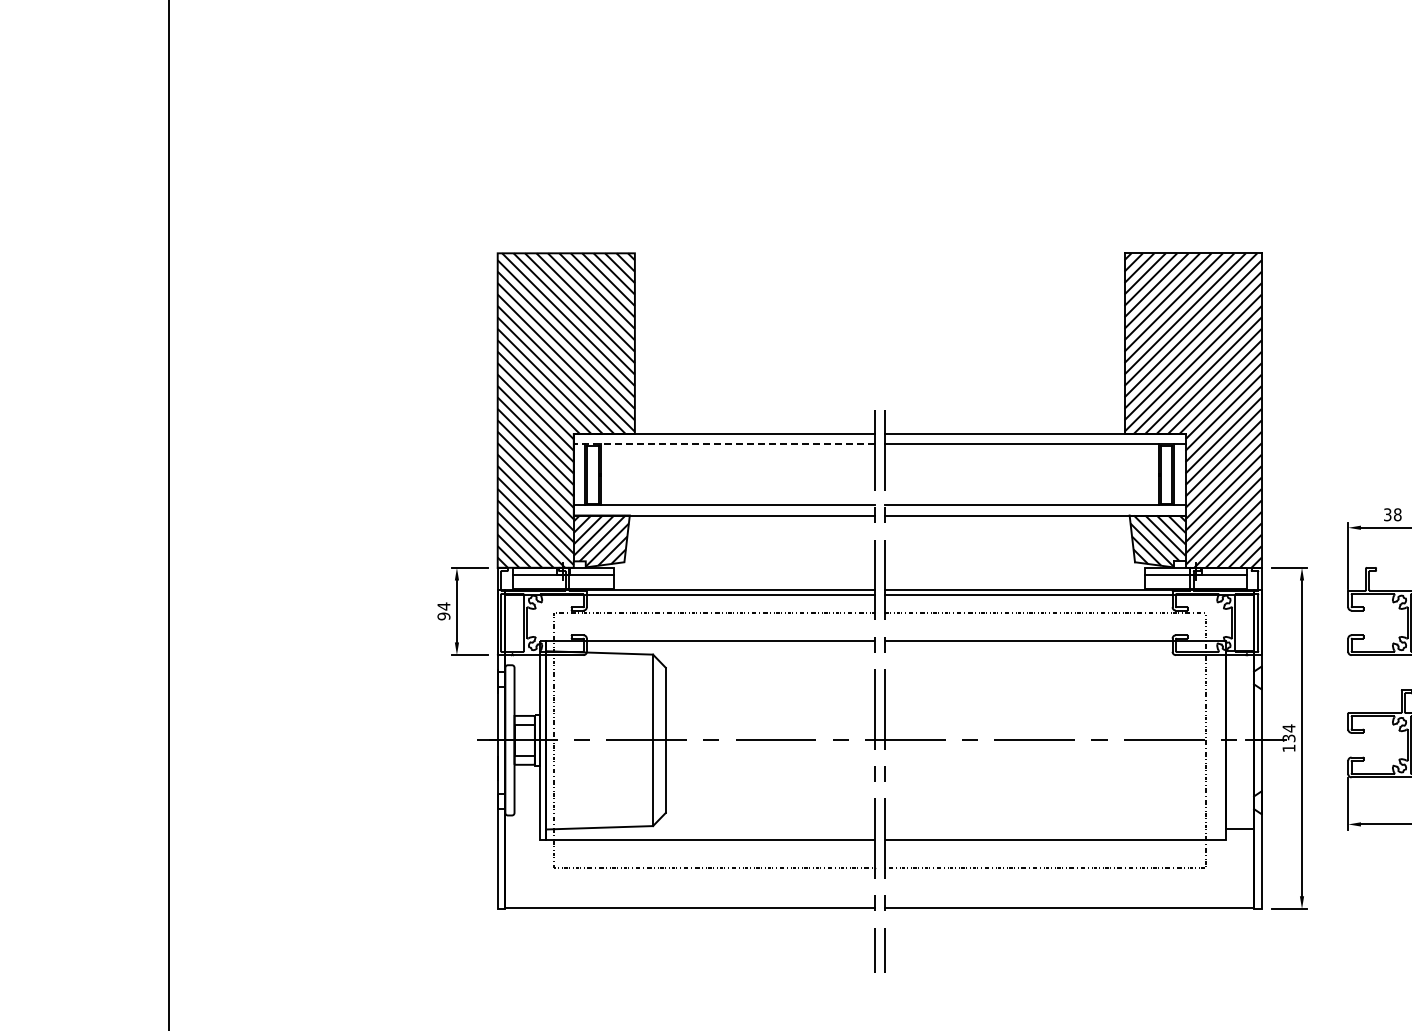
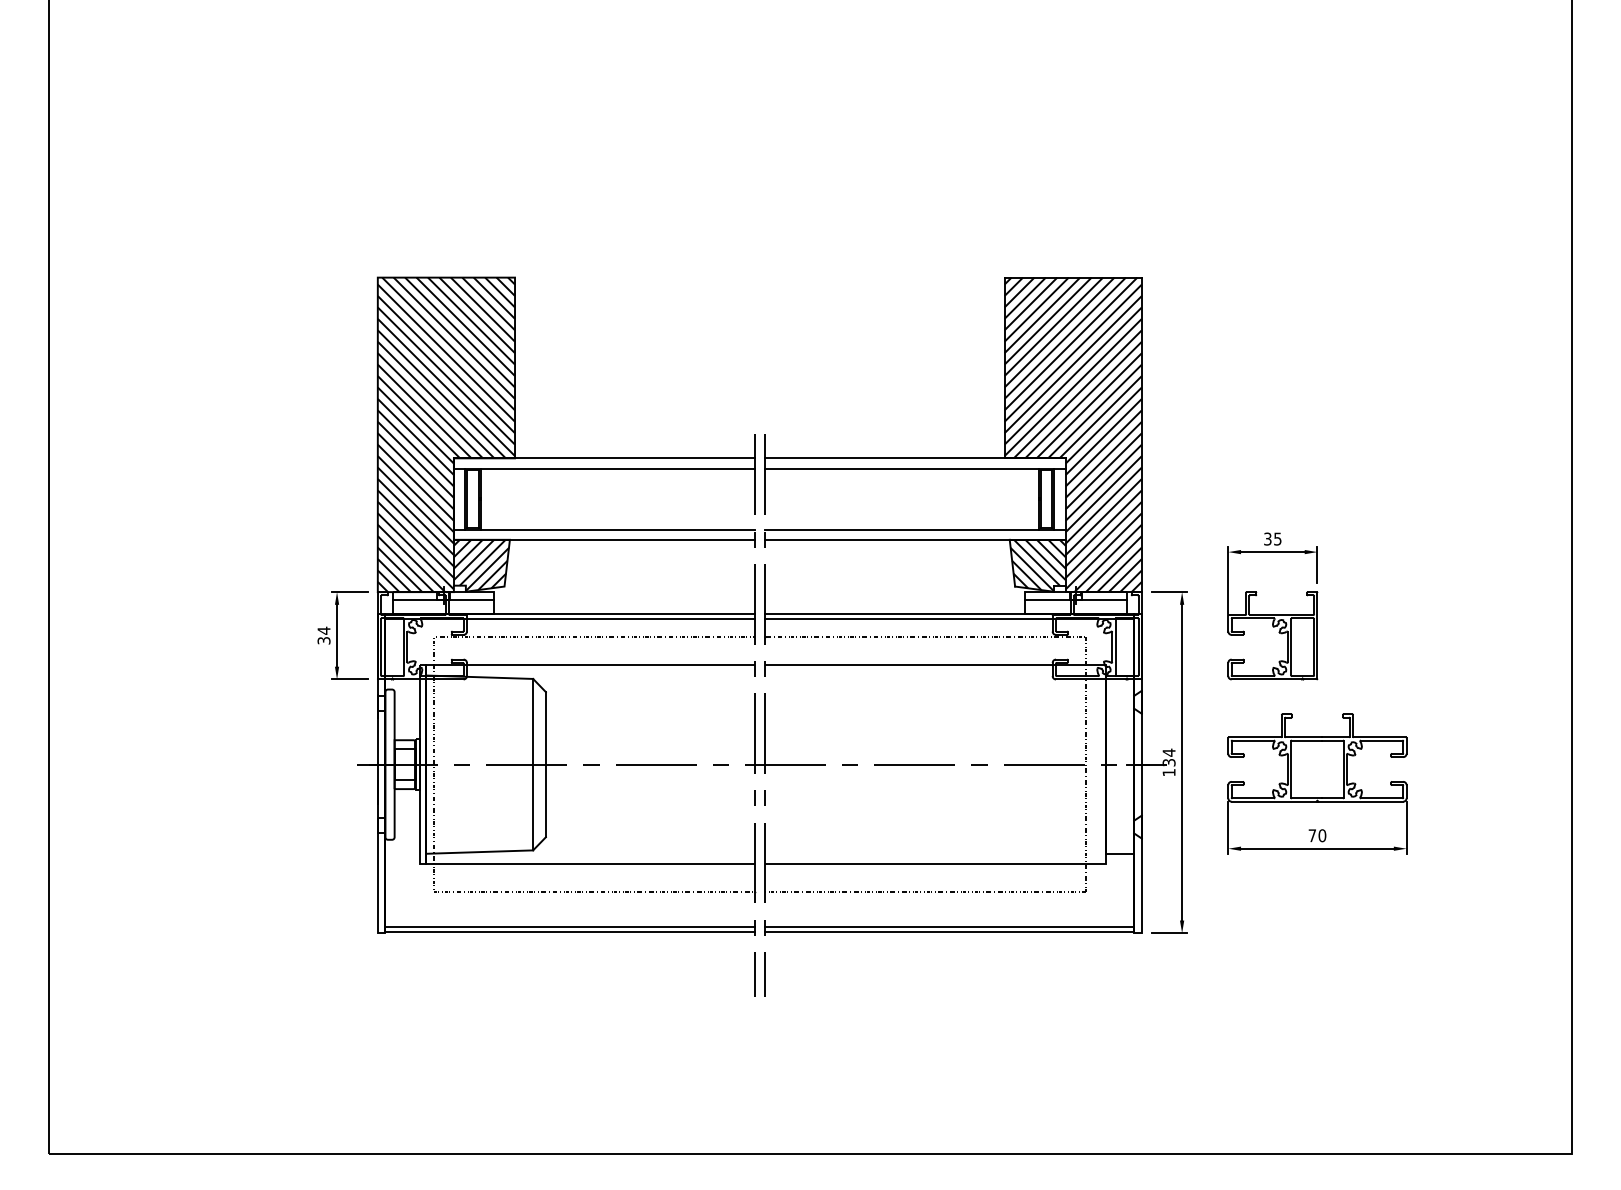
line: (723, 444) -> (603, 468), dashed -> solid
text: (1397, 514) -> (1277, 538), 38 -> 35
text: (443, 616) -> (323, 640), 94 -> 34
line: (689, 903) -> (569, 927), added
line: (1069, 903) -> (949, 927), added

